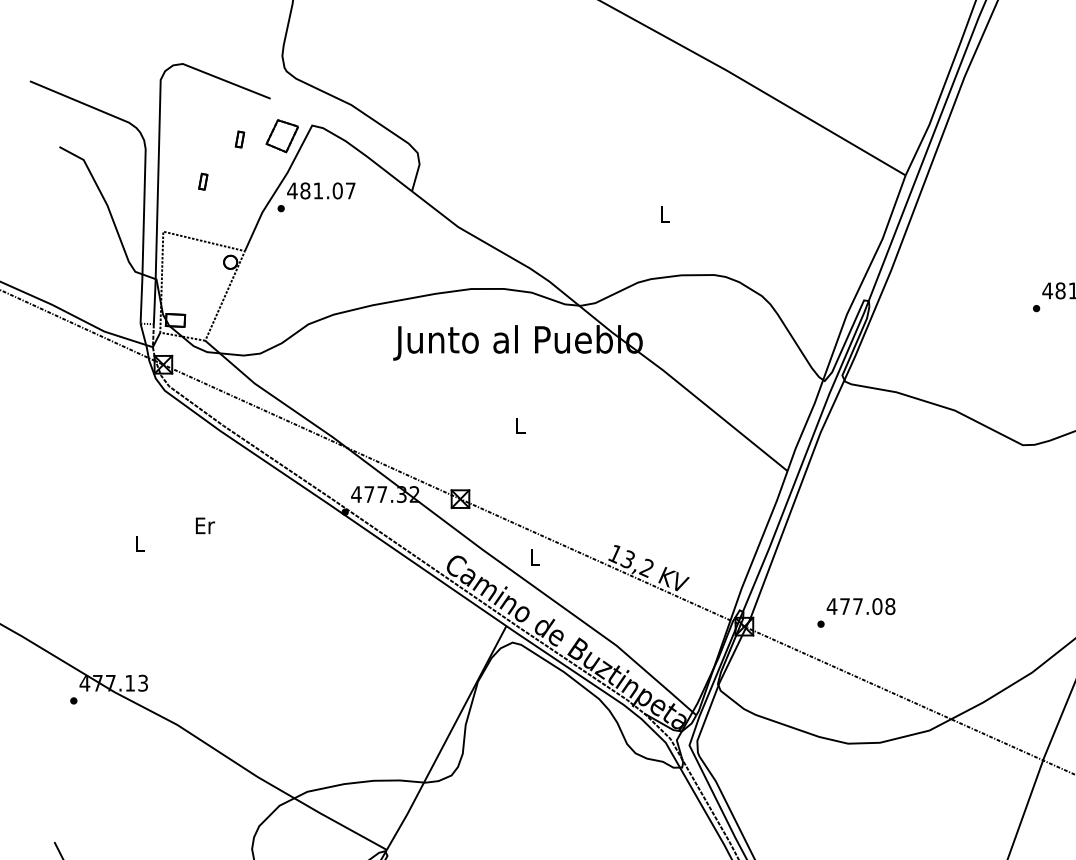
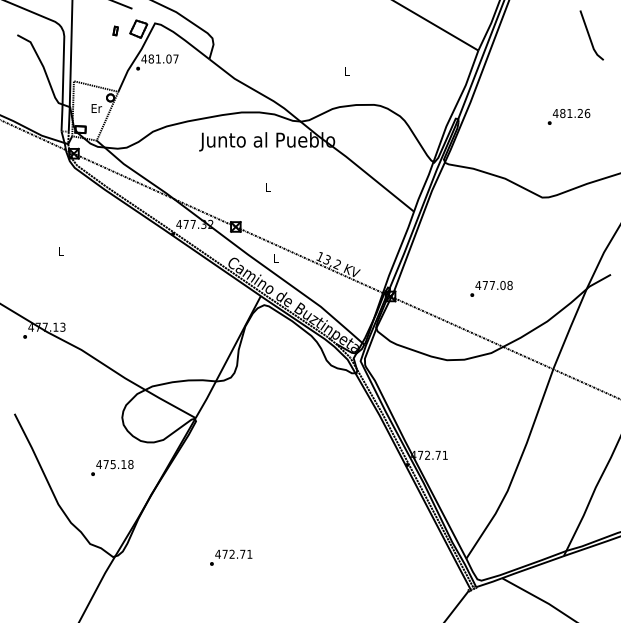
part: (202, 180) -> (95, 53), removed
text: (204, 525) -> (96, 108), moved
text: (856, 612) -> (491, 288), moved

